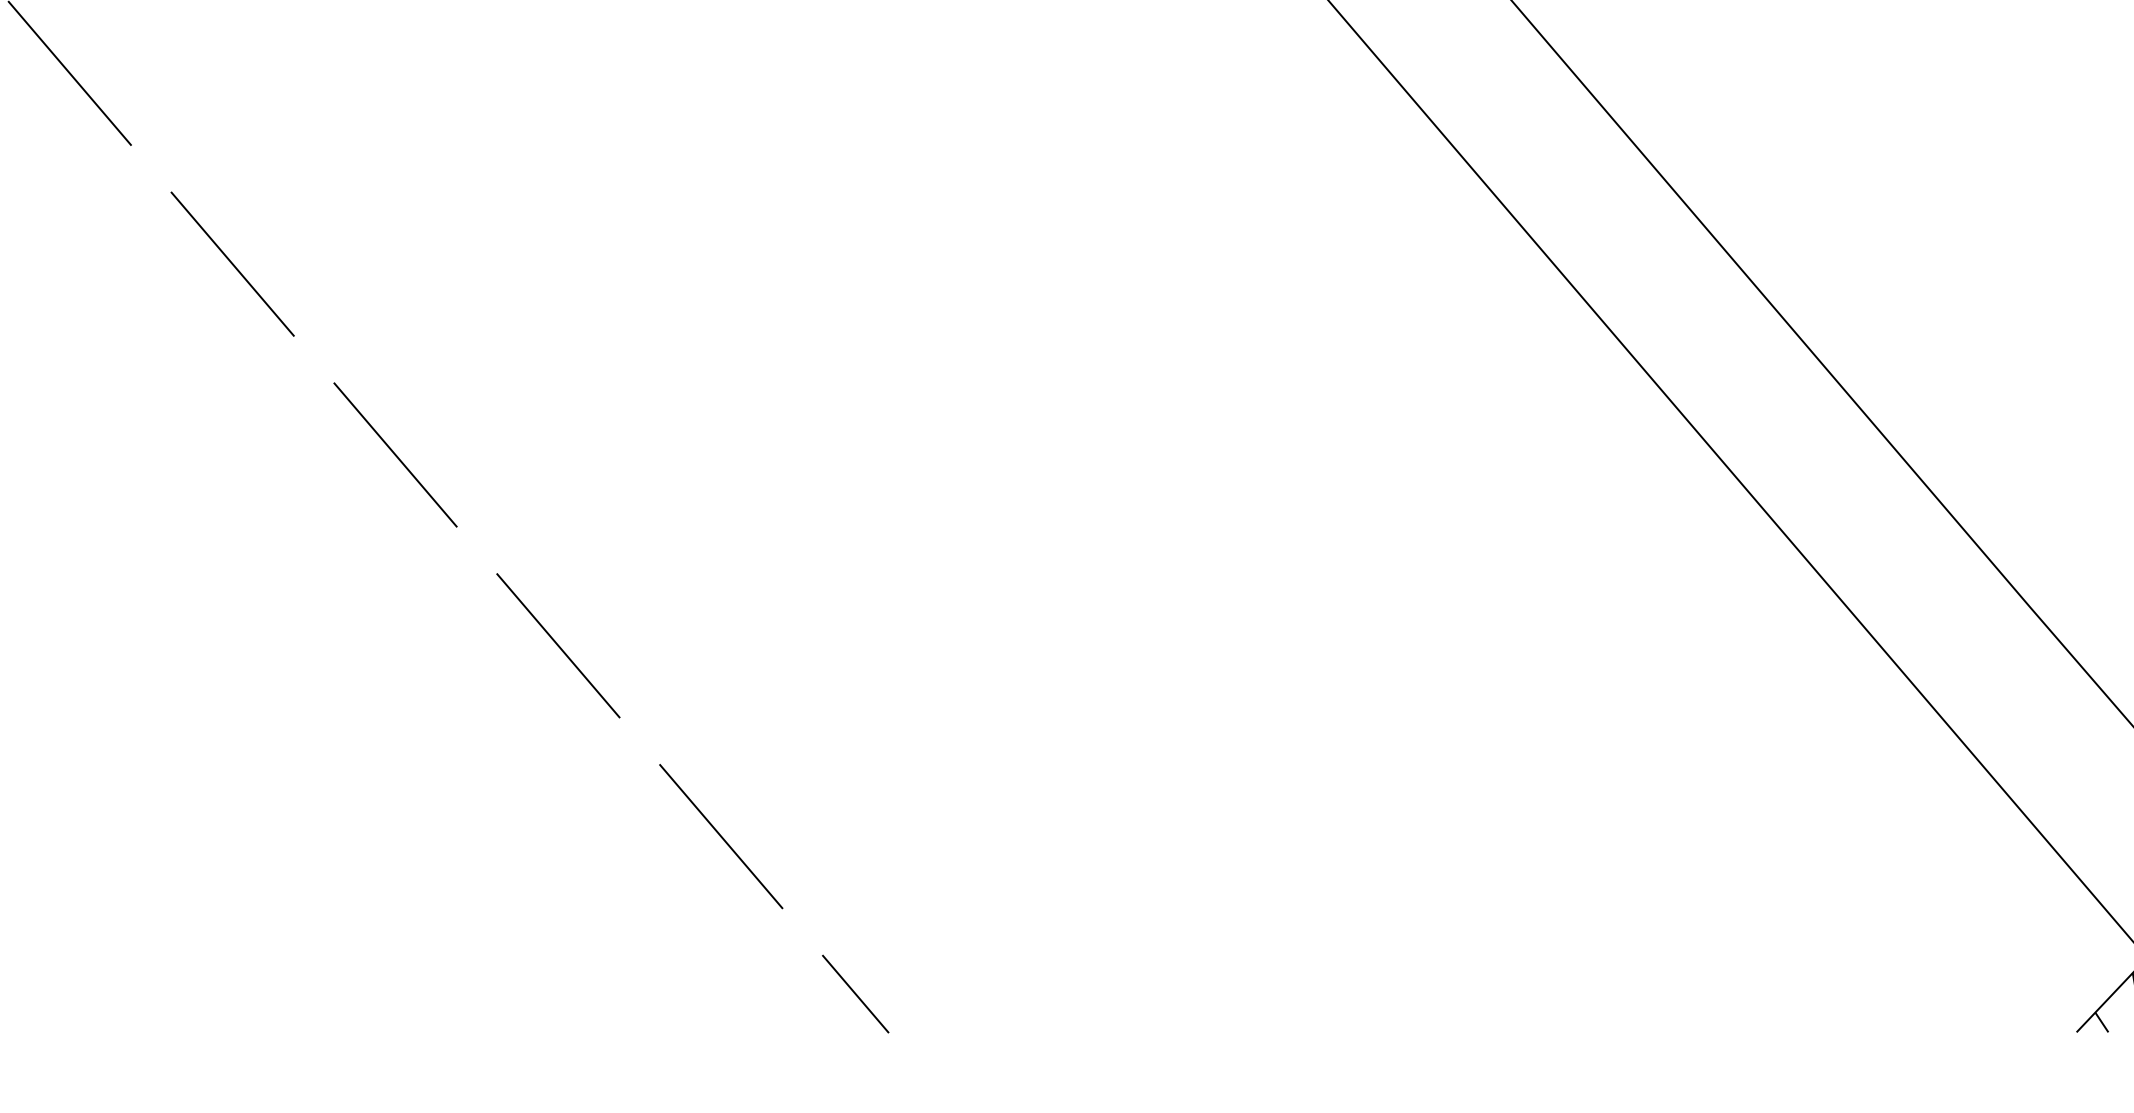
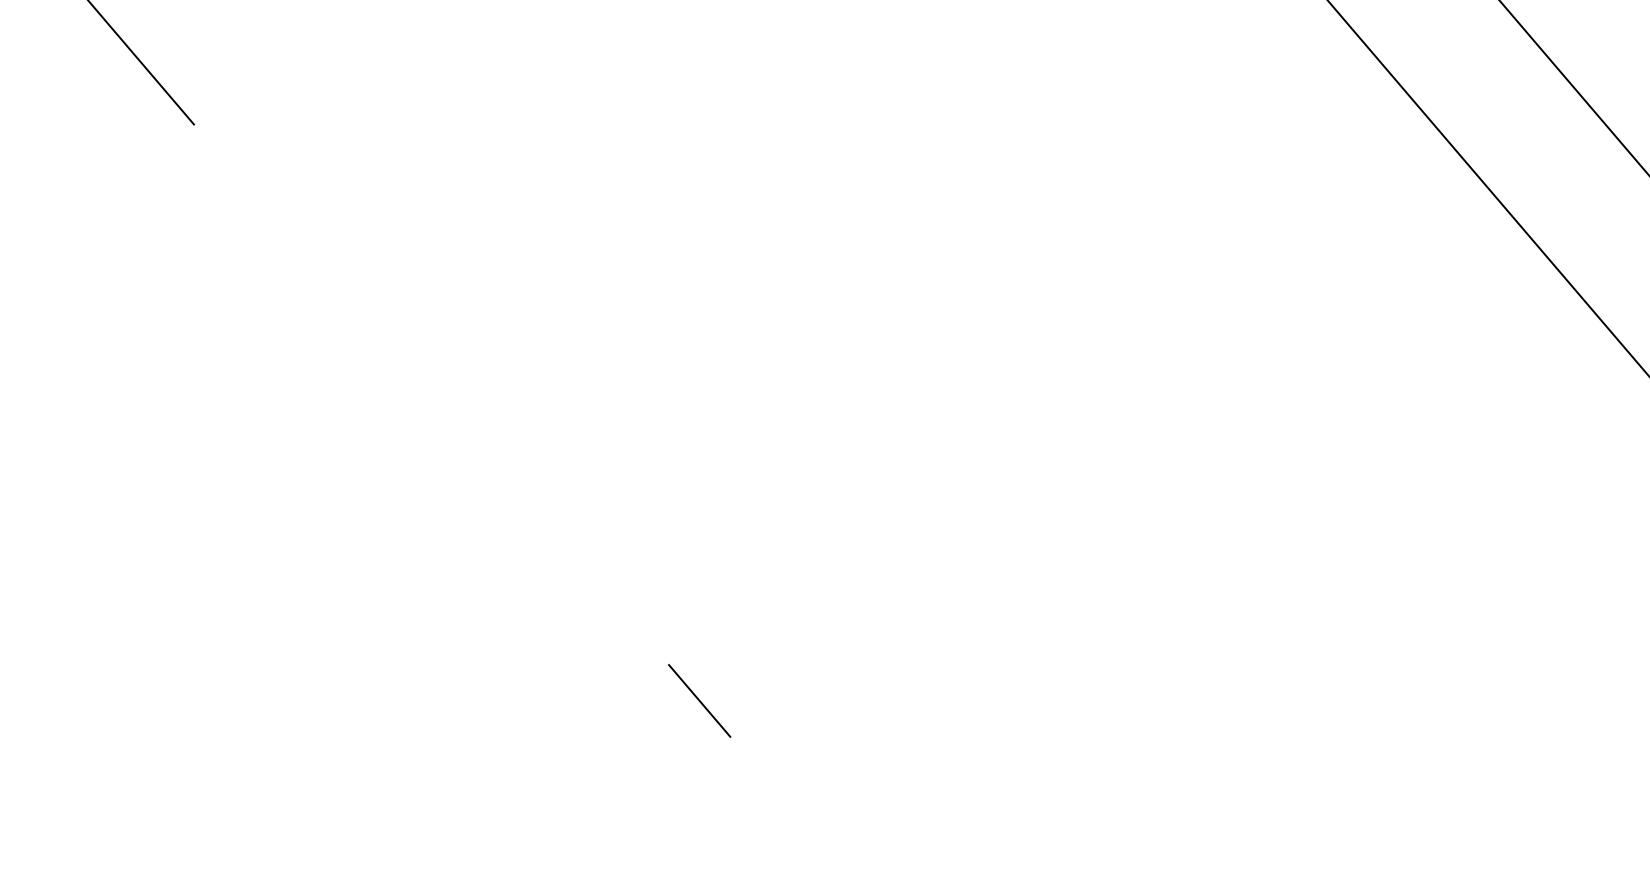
line: (395, 454) -> (289, 235), removed
line: (558, 645) -> (442, 415), removed
line: (721, 836) -> (595, 594), removed
line: (855, 993) -> (699, 700), moved

